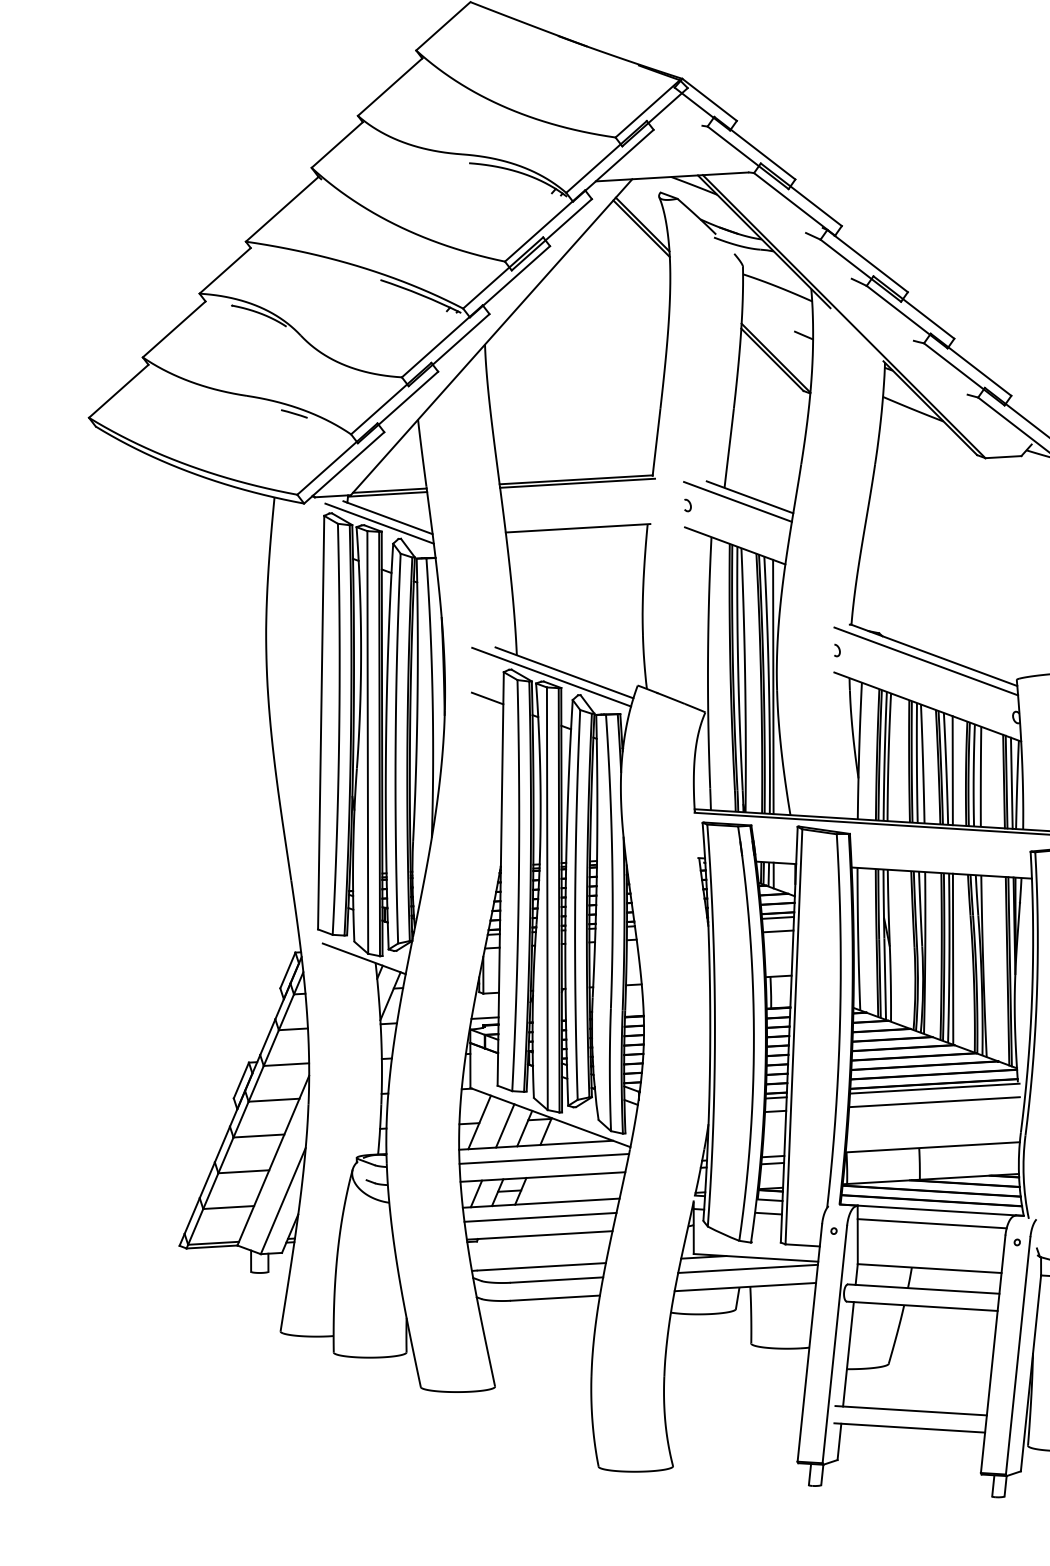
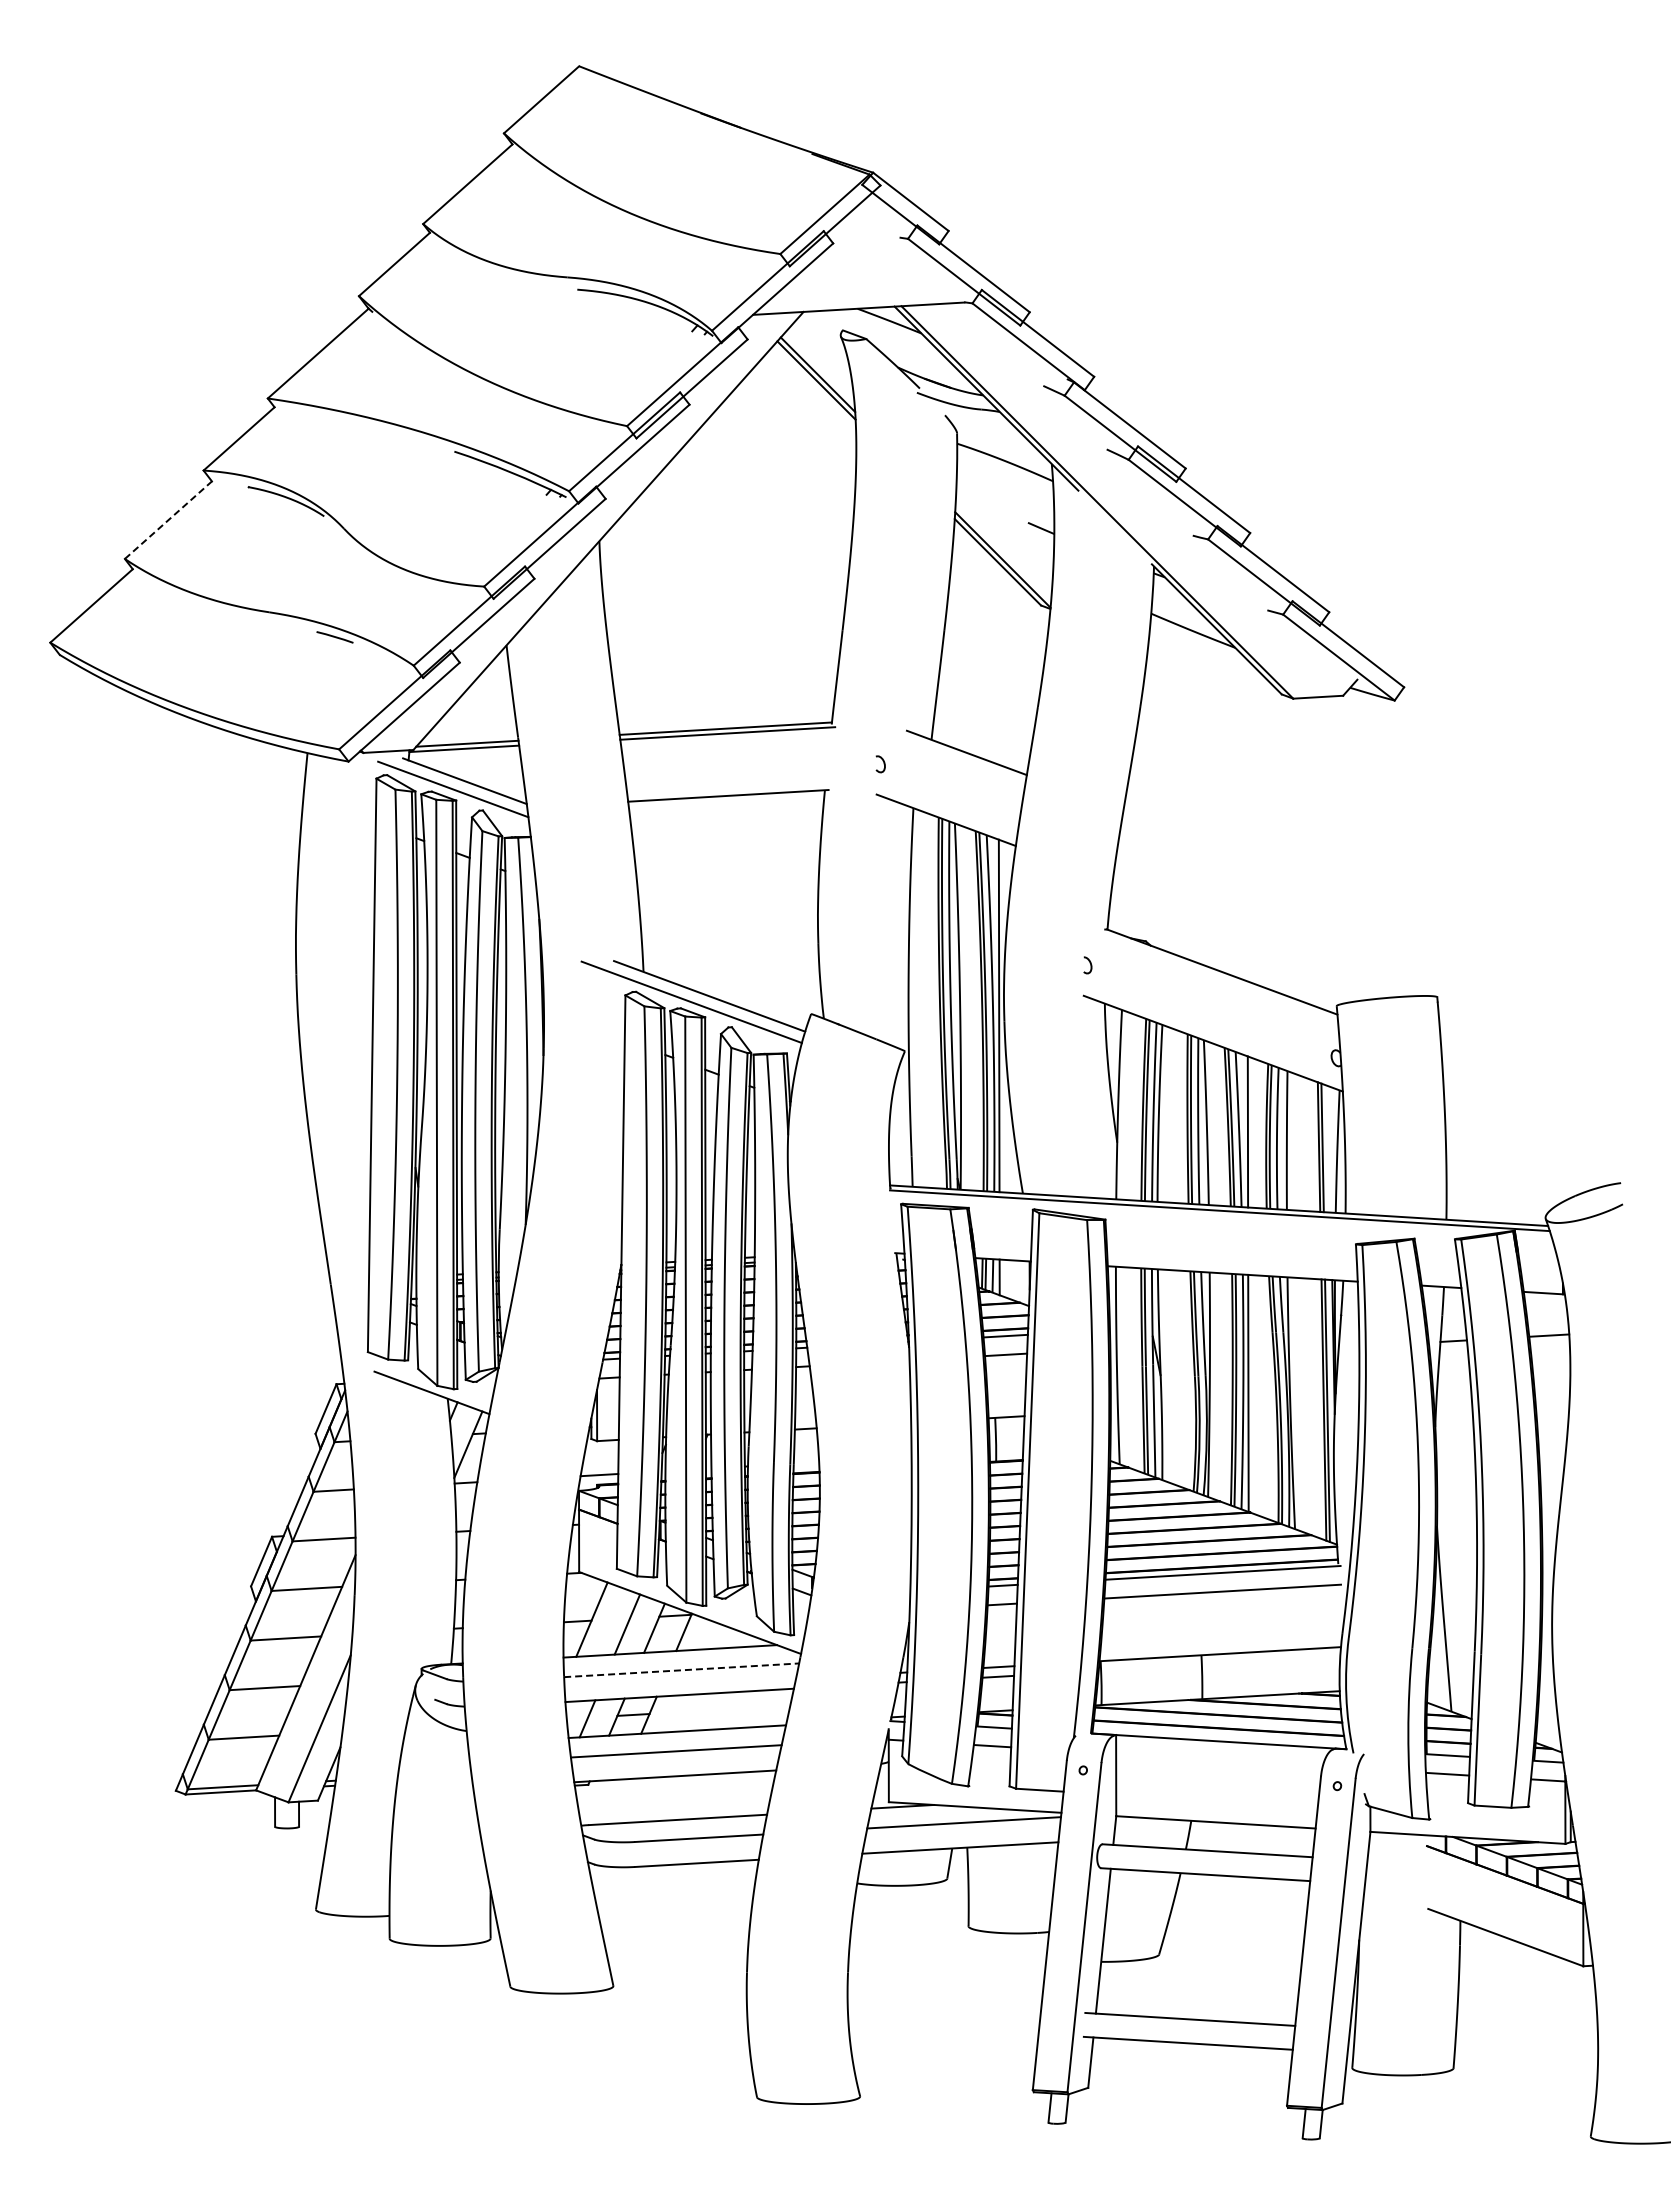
line: (174, 328) -> (168, 519), solid -> dashed
line: (737, 501) -> (949, 758), removed
line: (925, 661) -> (1210, 980), removed
line: (487, 698) -> (602, 1031), removed
line: (1011, 783) -> (1329, 1149), removed
line: (544, 1159) -> (681, 1670), solid -> dashed
line: (932, 1223) -> (1219, 1759), removed

